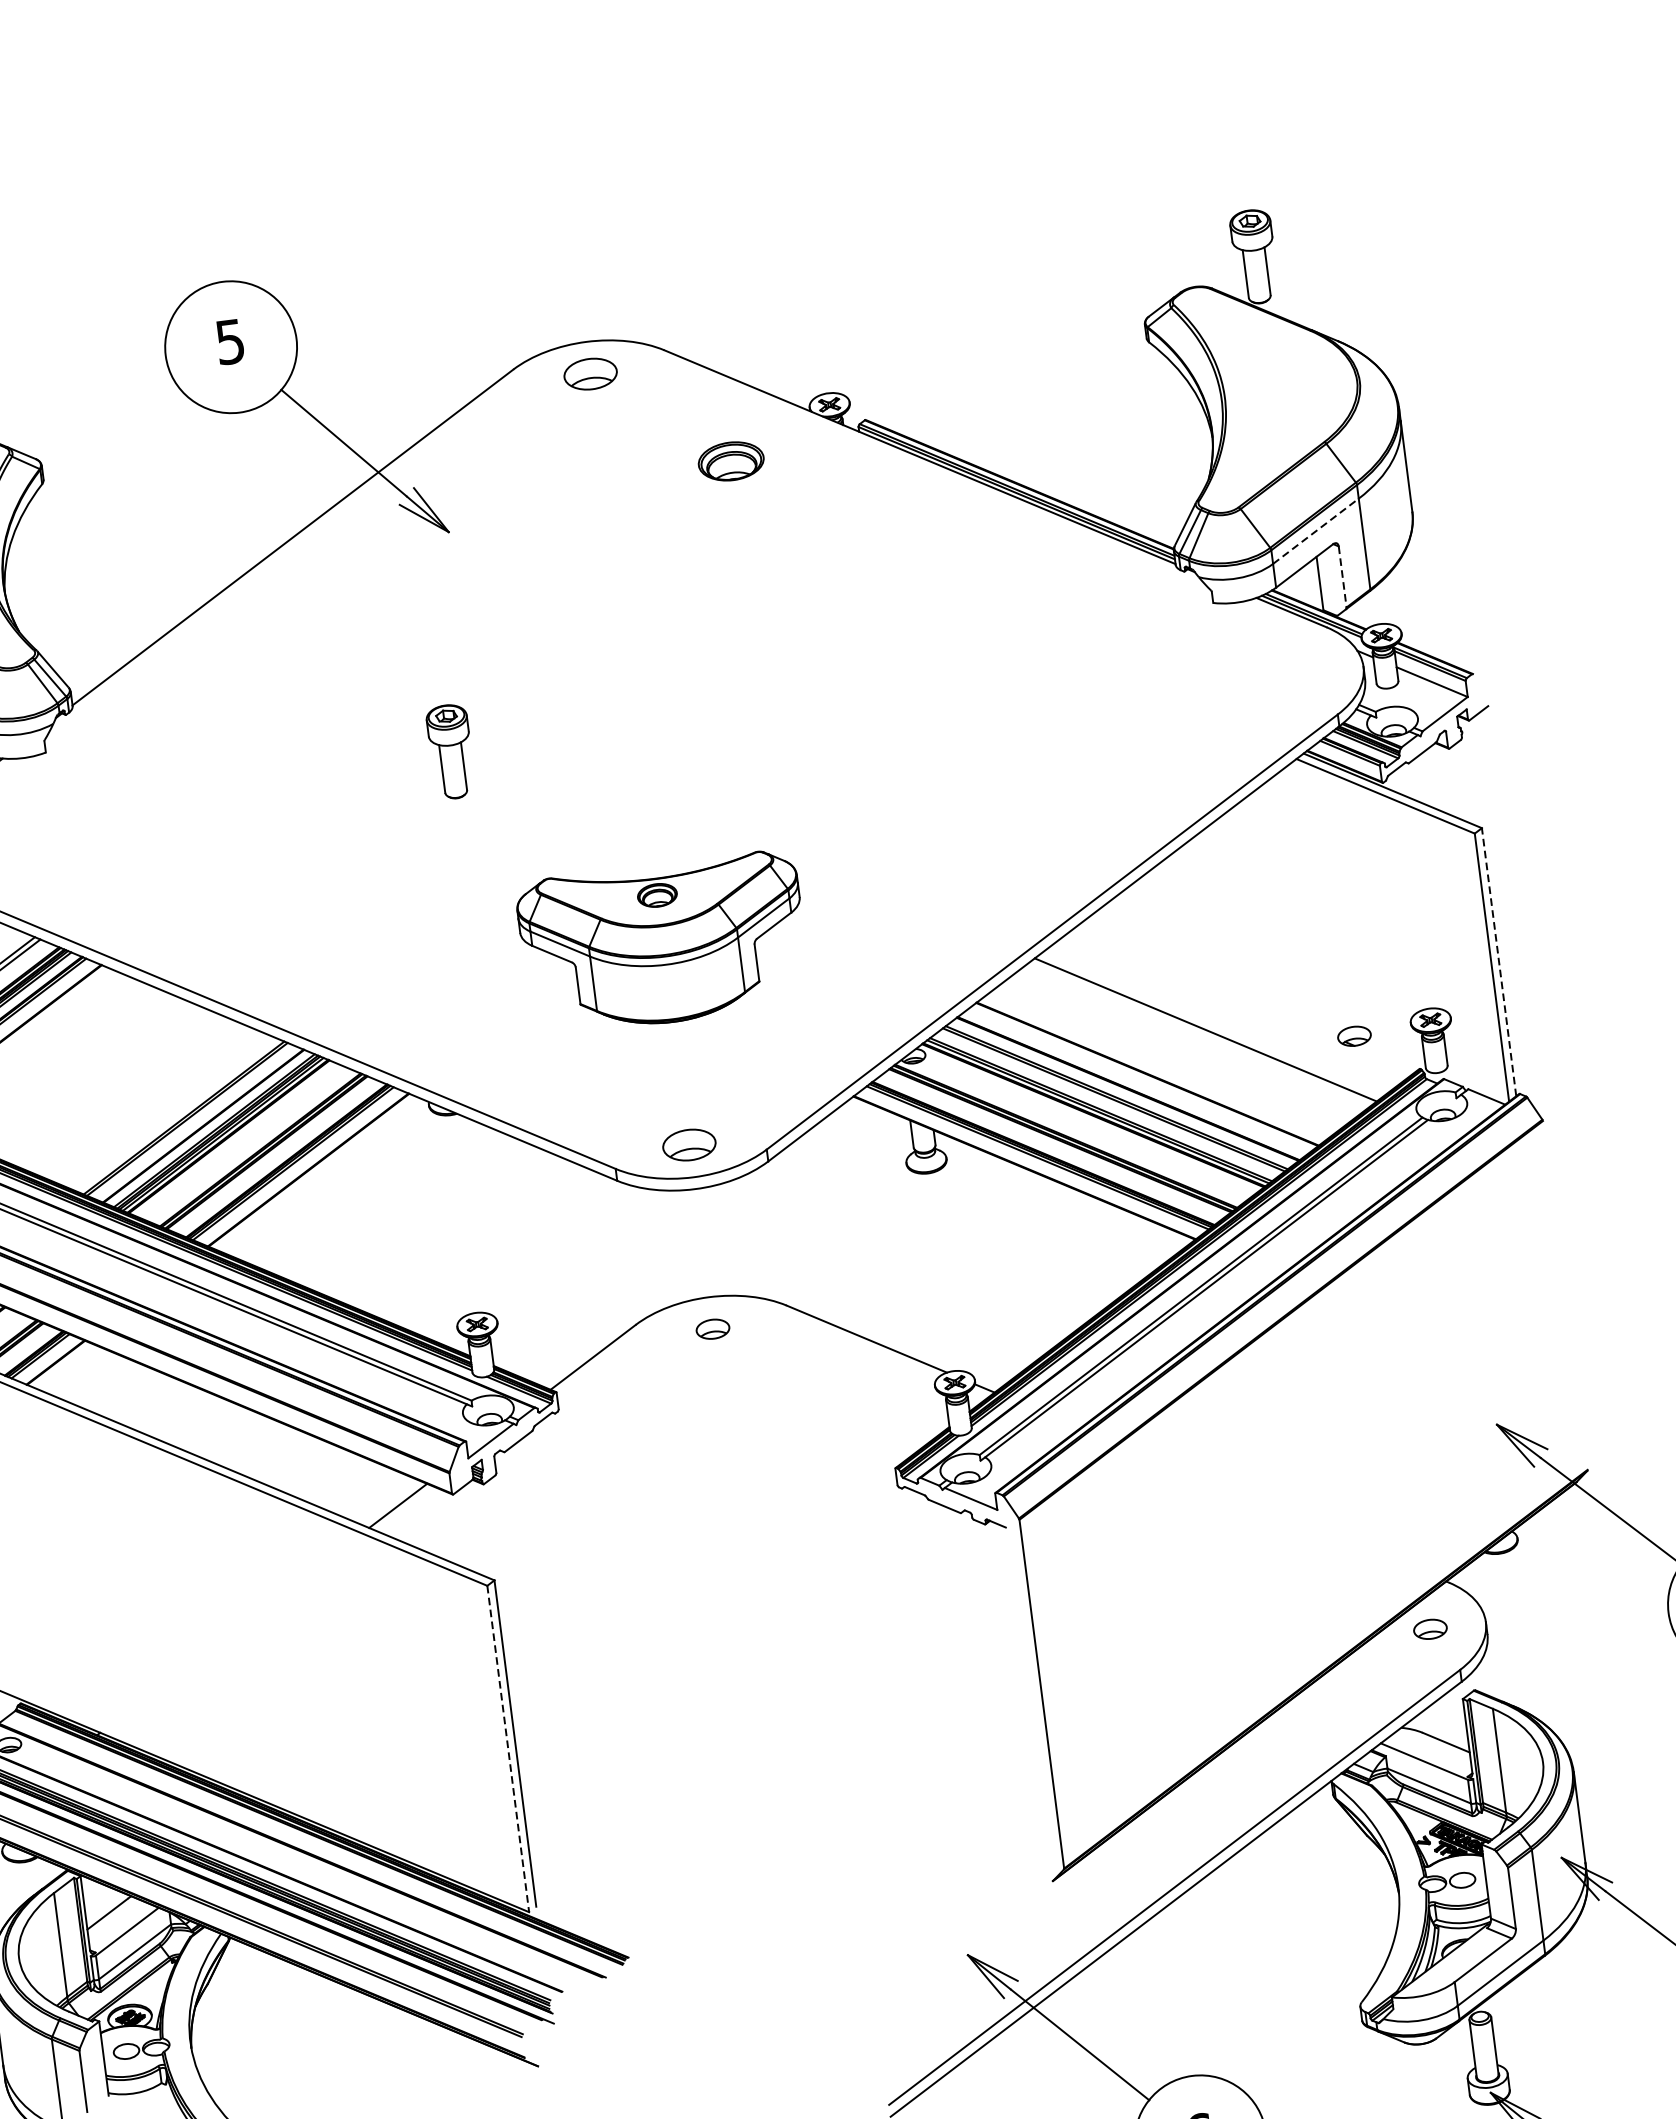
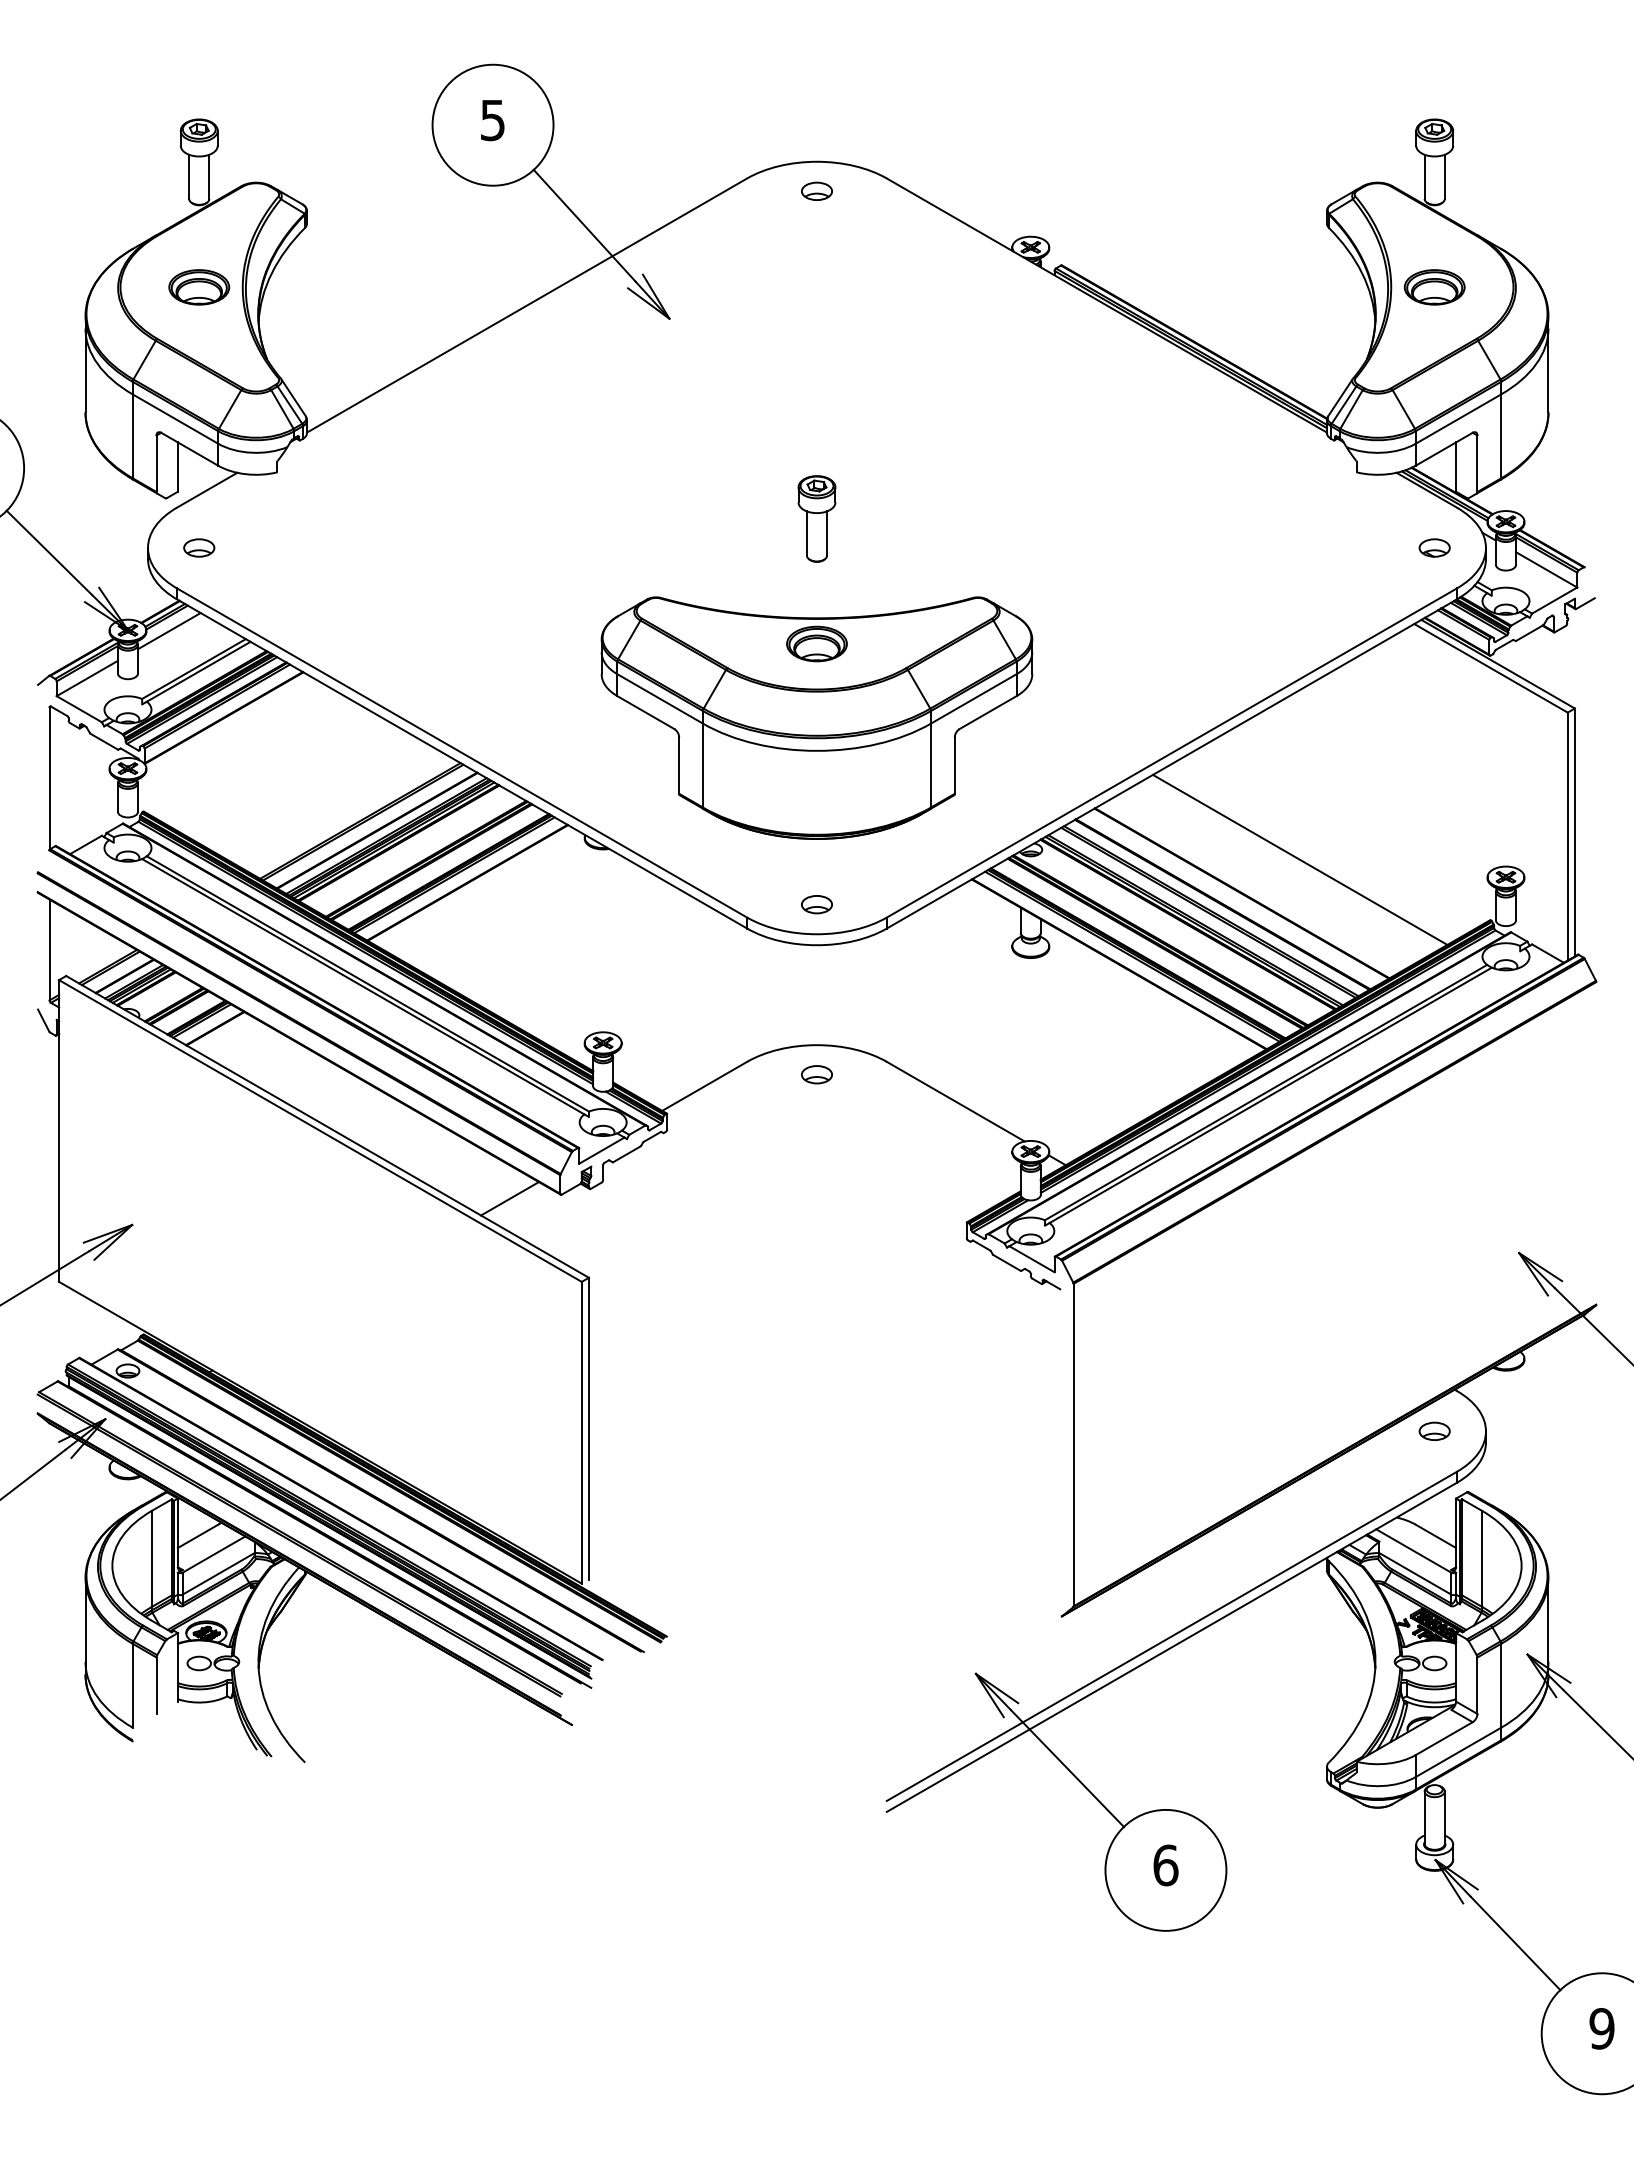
part: (589, 373) -> (816, 190), size x0.62
part: (731, 461) -> (1434, 287), moved
line: (1315, 530) -> (1458, 418), dashed -> solid
line: (1342, 577) -> (1477, 464), dashed -> solid
part: (450, 751) -> (816, 518), moved
part: (662, 942) -> (816, 717), size x1.67
line: (1498, 962) -> (1574, 832), dashed -> solid
part: (1354, 1035) -> (1434, 547), moved
part: (688, 1145) -> (816, 904), size x0.62
line: (507, 1748) -> (581, 1432), dashed -> solid

